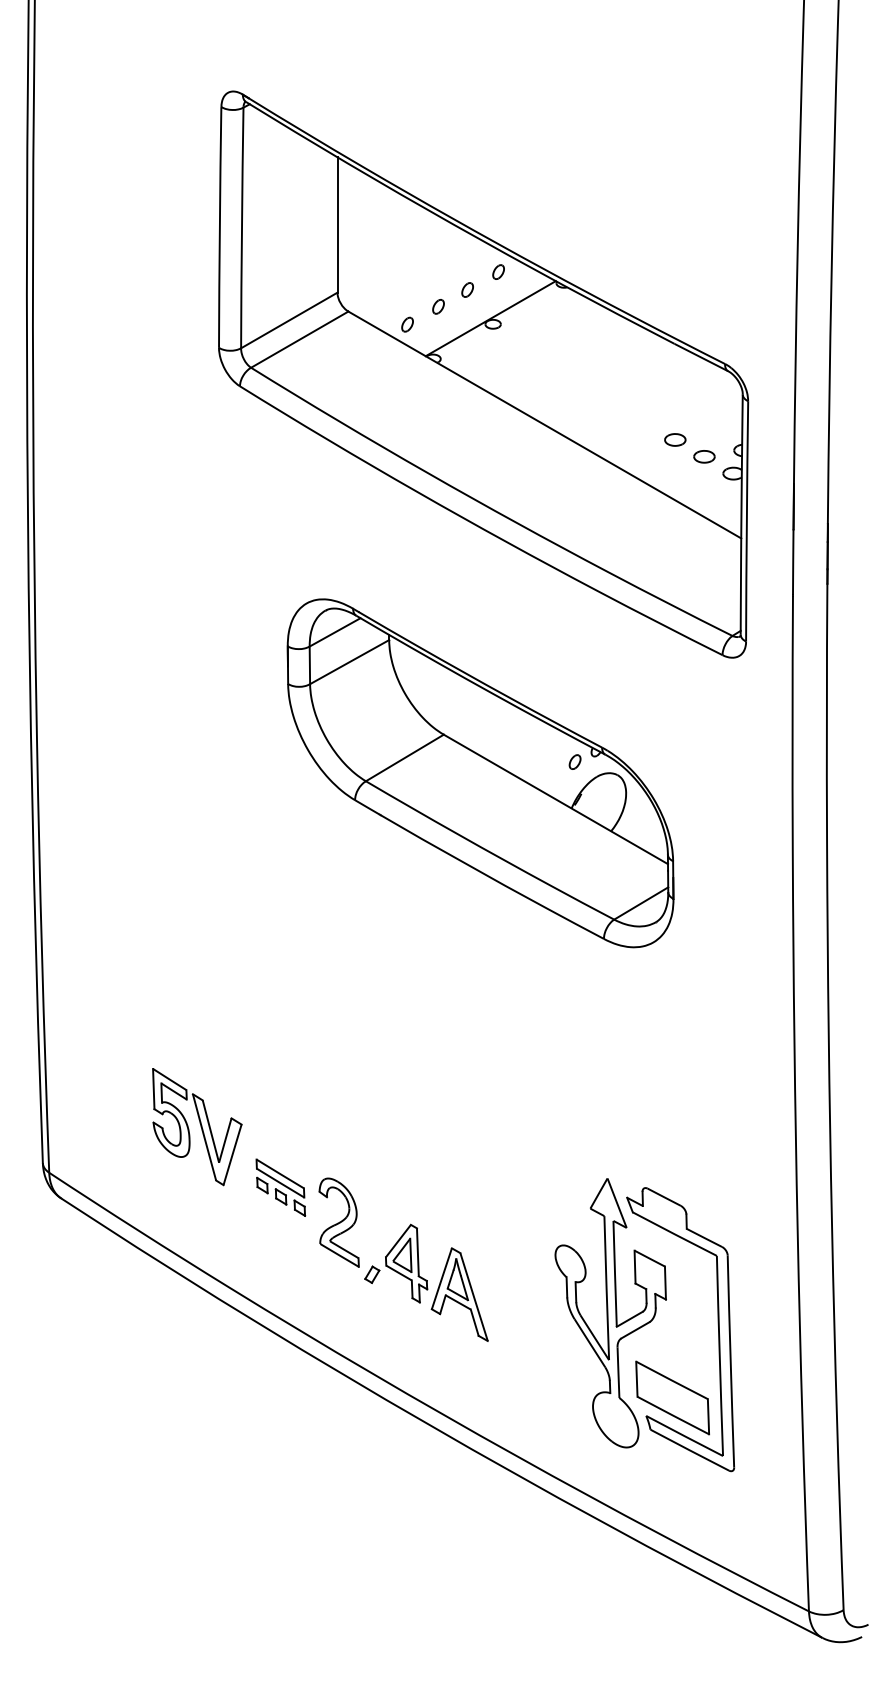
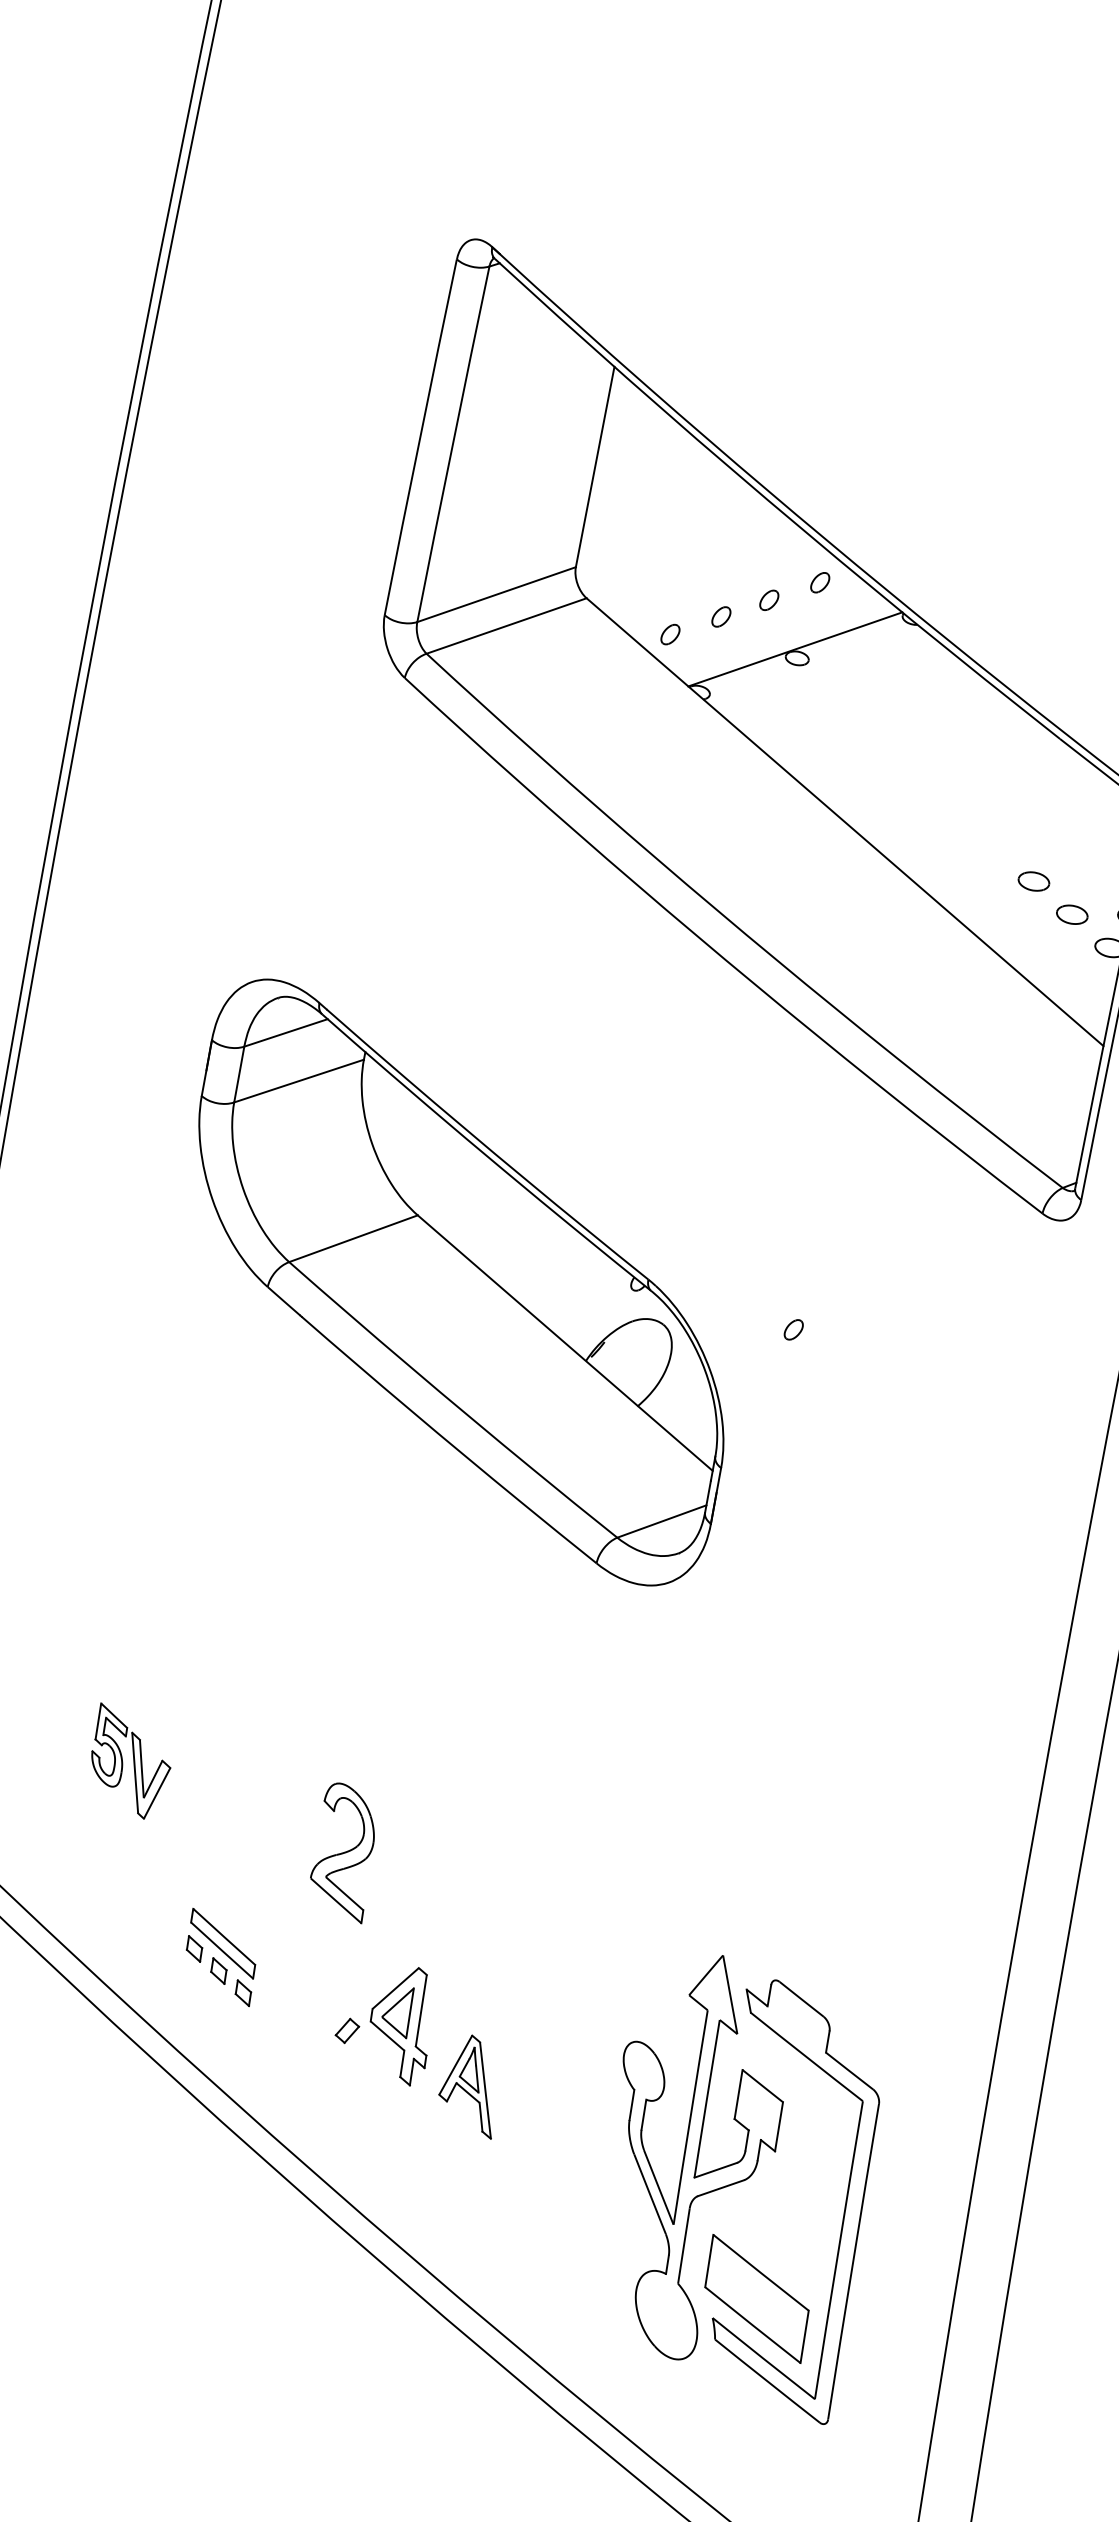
part: (480, 773) -> (461, 1283), moved
part: (197, 1127) -> (130, 1763), size x0.6
part: (280, 1187) -> (220, 1956), moved
part: (338, 1222) -> (343, 1851), moved
part: (459, 1294) -> (470, 2084), size x0.7

